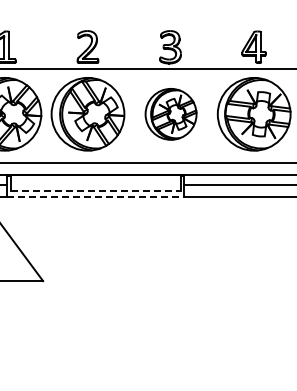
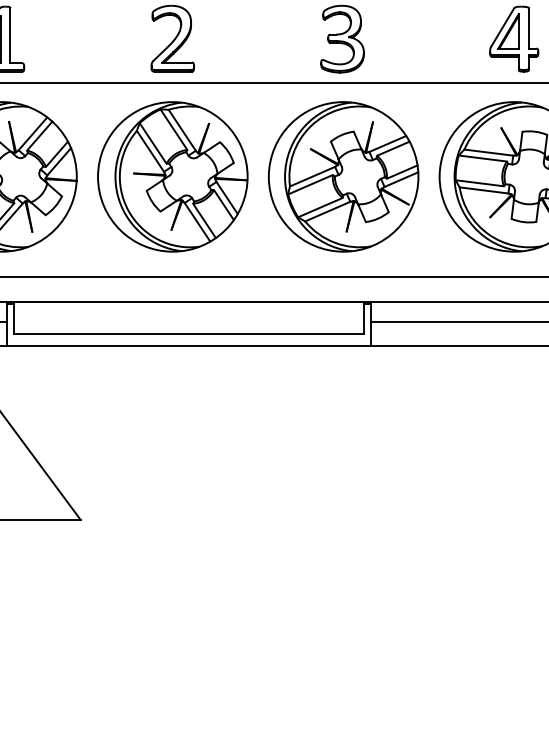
part: (170, 114) -> (342, 177), size x1.43
line: (95, 190) -> (188, 333), dashed -> solid
line: (95, 196) -> (188, 345), dashed -> solid

